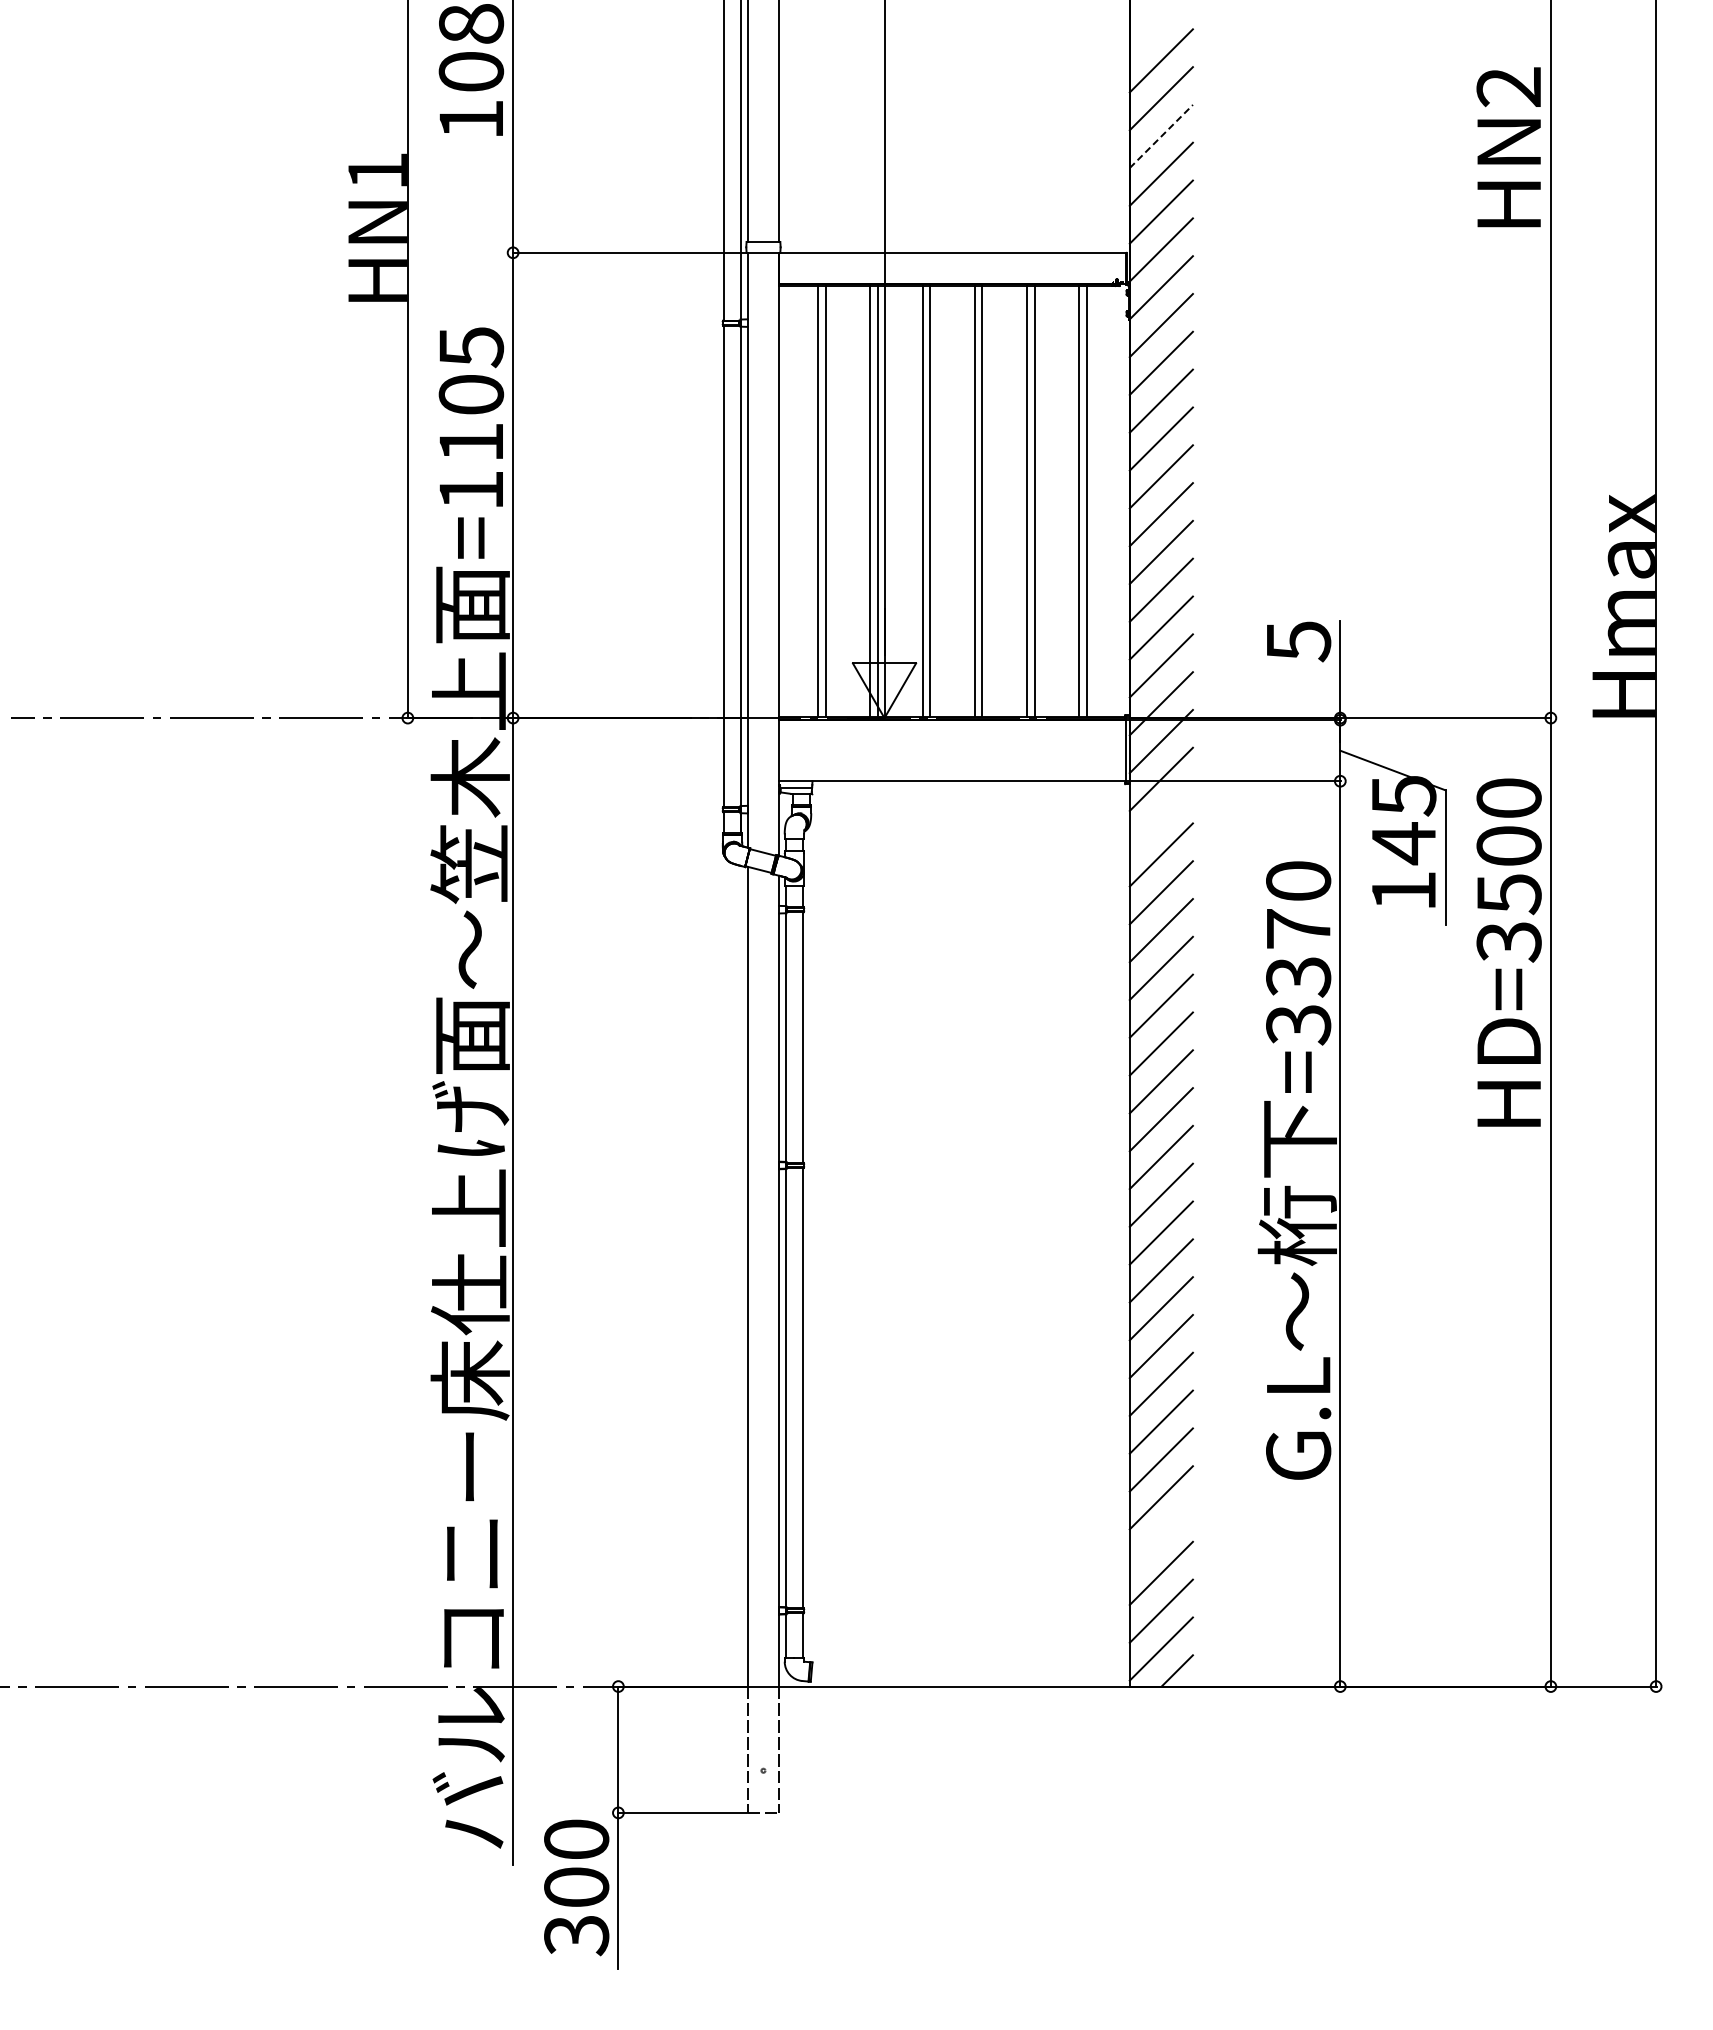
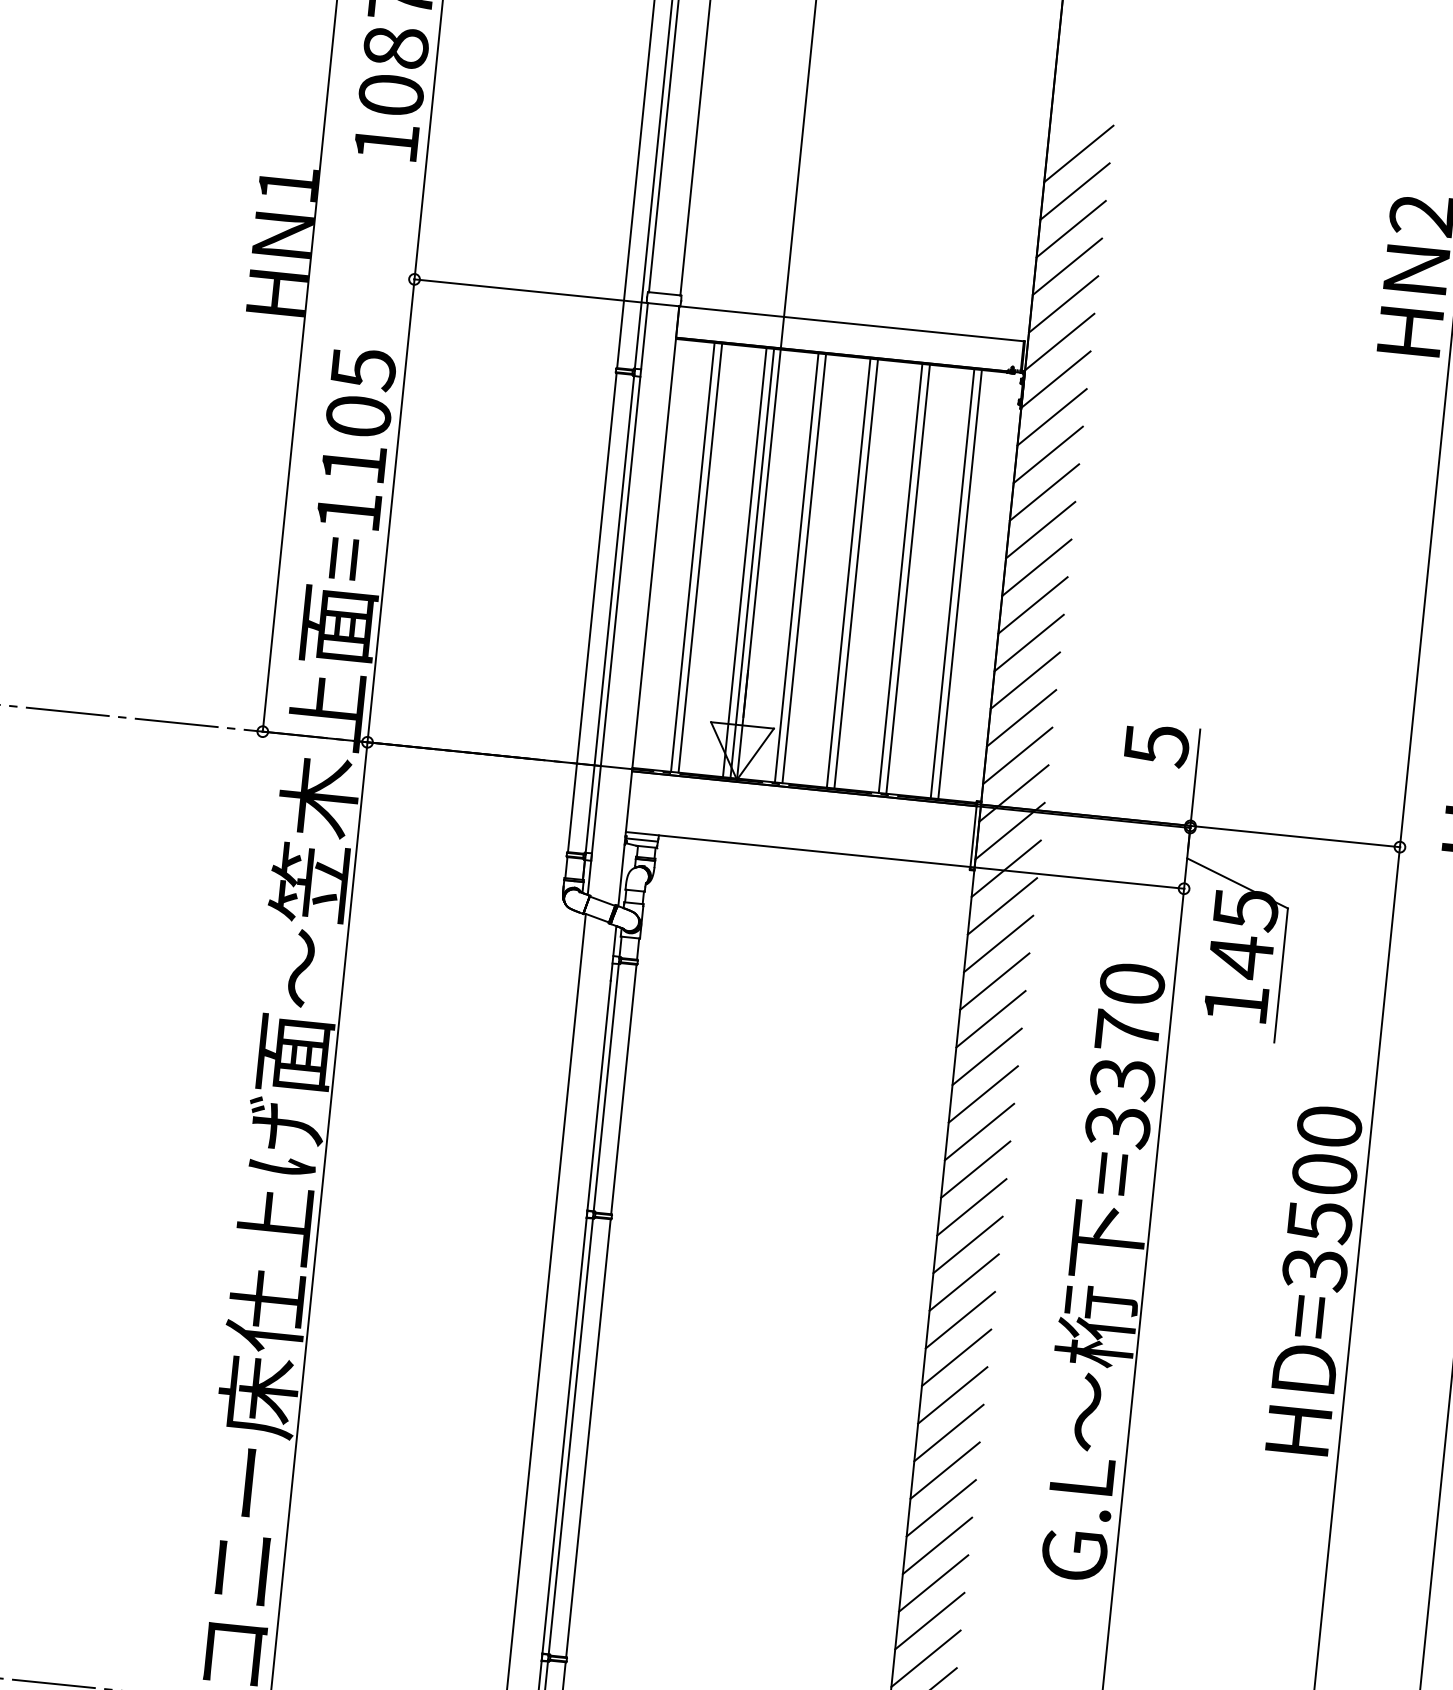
line: (1161, 136) -> (1071, 229), dashed -> solid
line: (1160, 816) -> (1001, 905), added
text: (1508, 952) -> (1313, 1280), moved
line: (1160, 1535) -> (928, 1620), added

